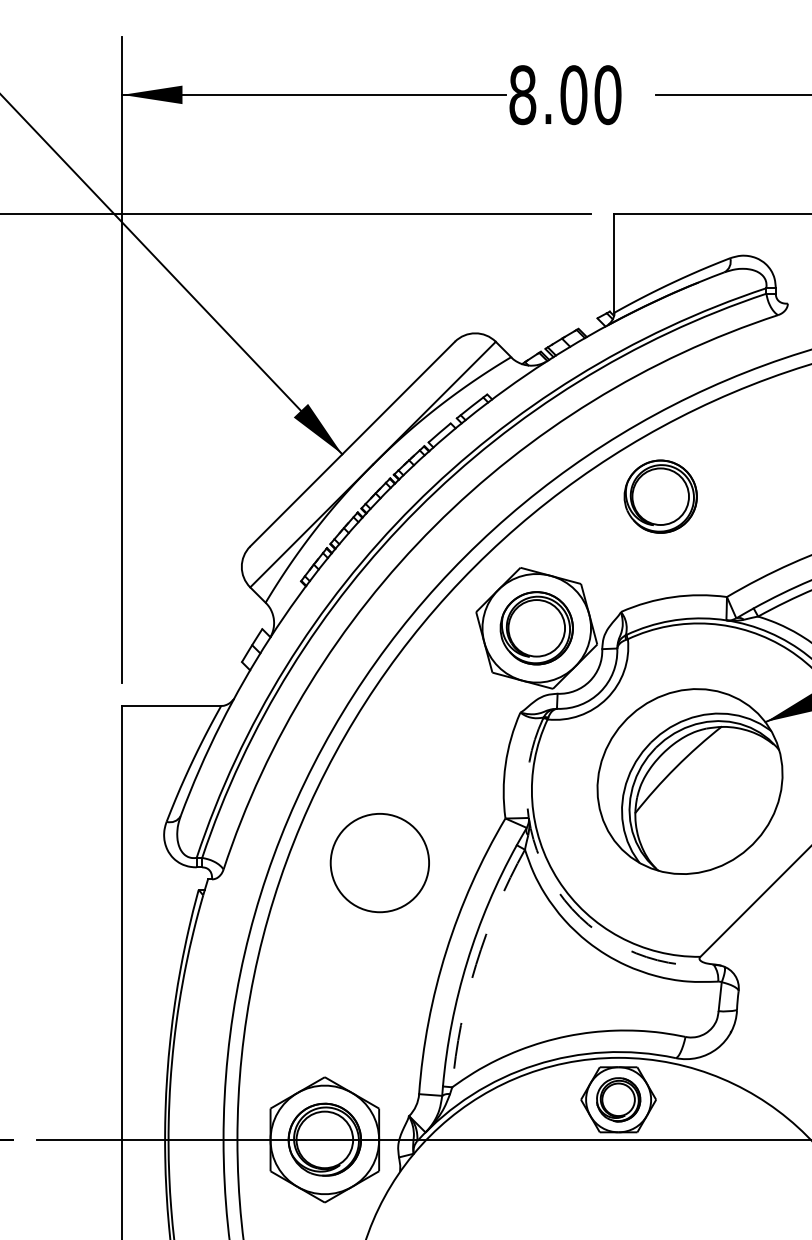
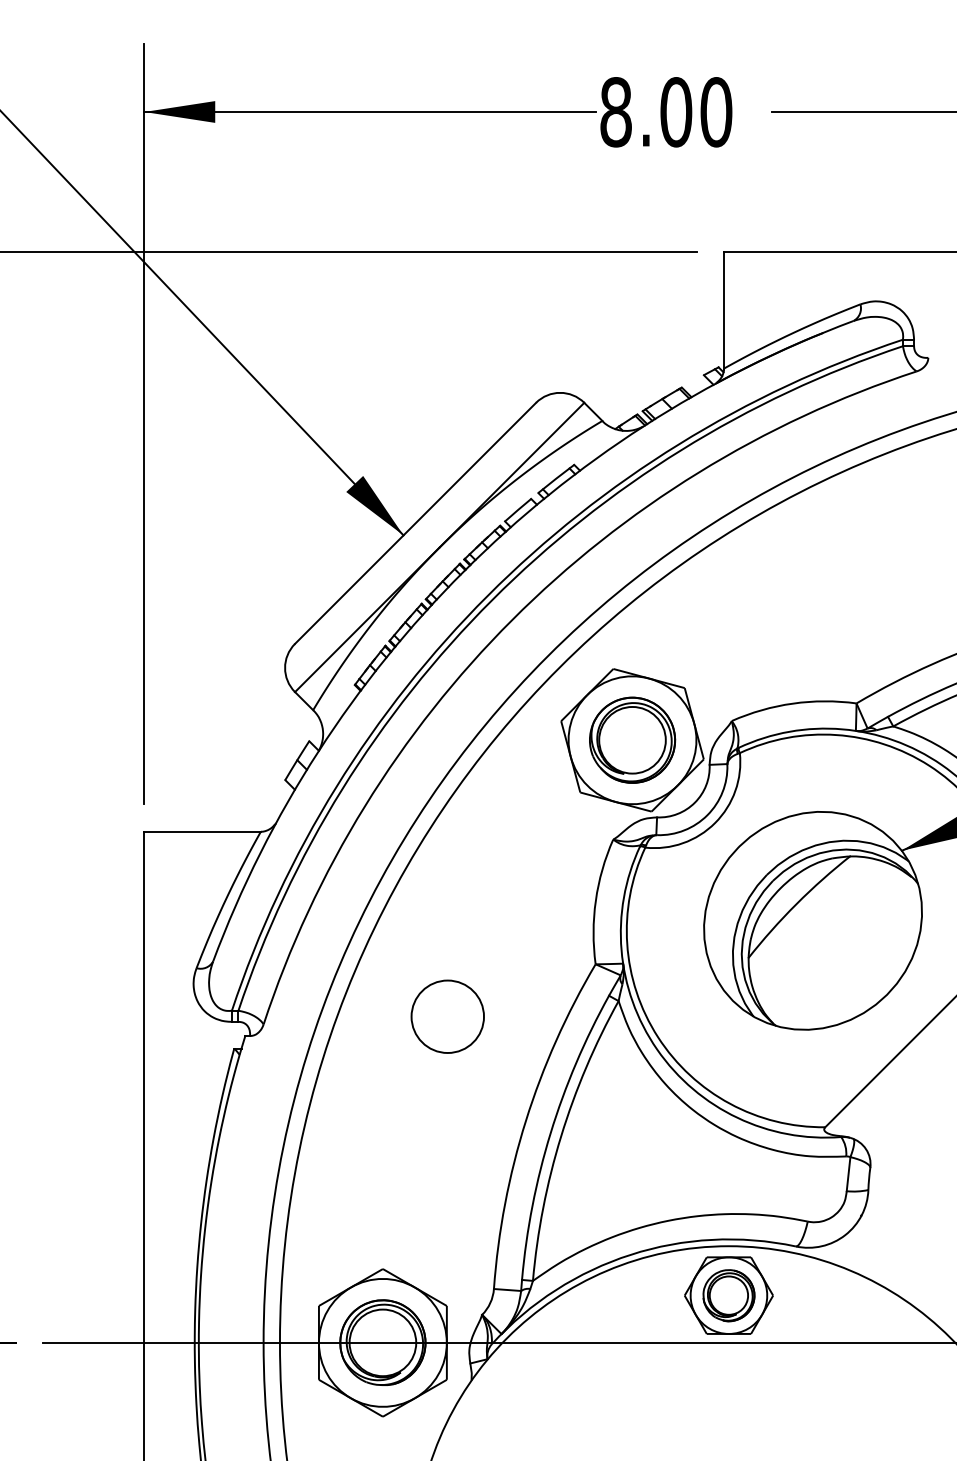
part: (660, 496) -> (778, 584), removed
circle: (379, 862) -> (447, 1016), size x0.62
arc: (557, 890) -> (657, 1049), dashed -> solid
arc: (476, 964) -> (561, 1136), dashed -> solid

